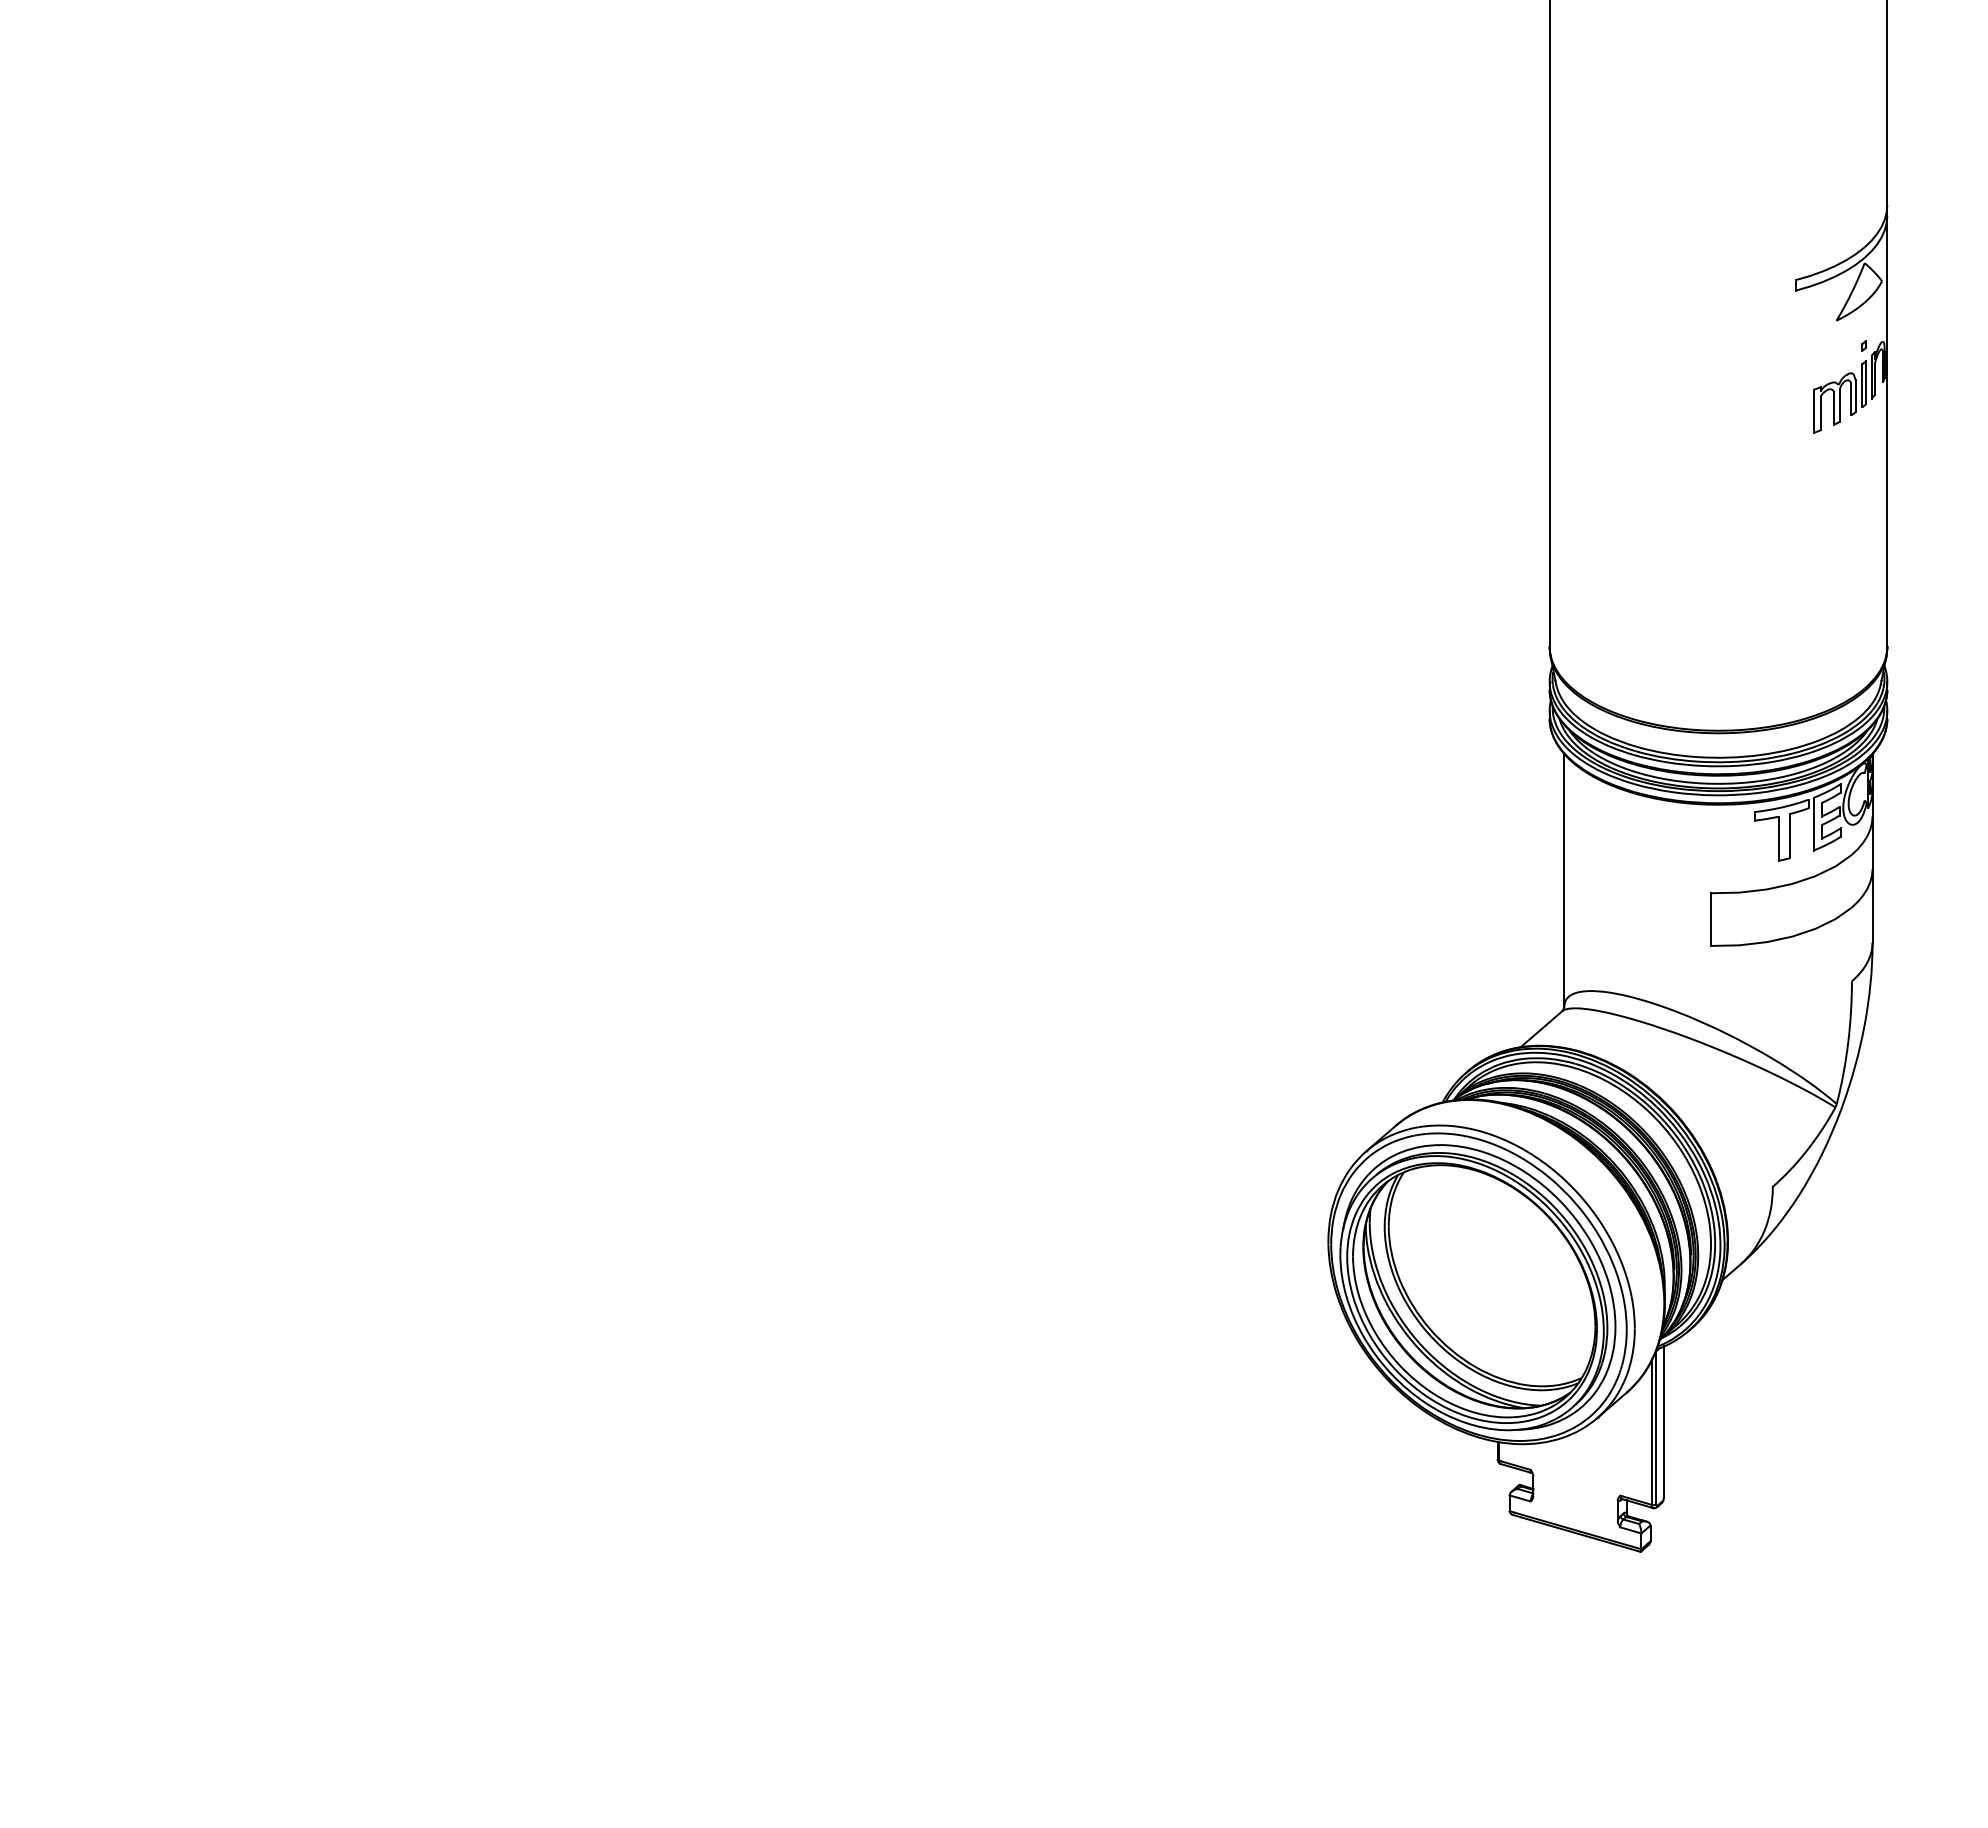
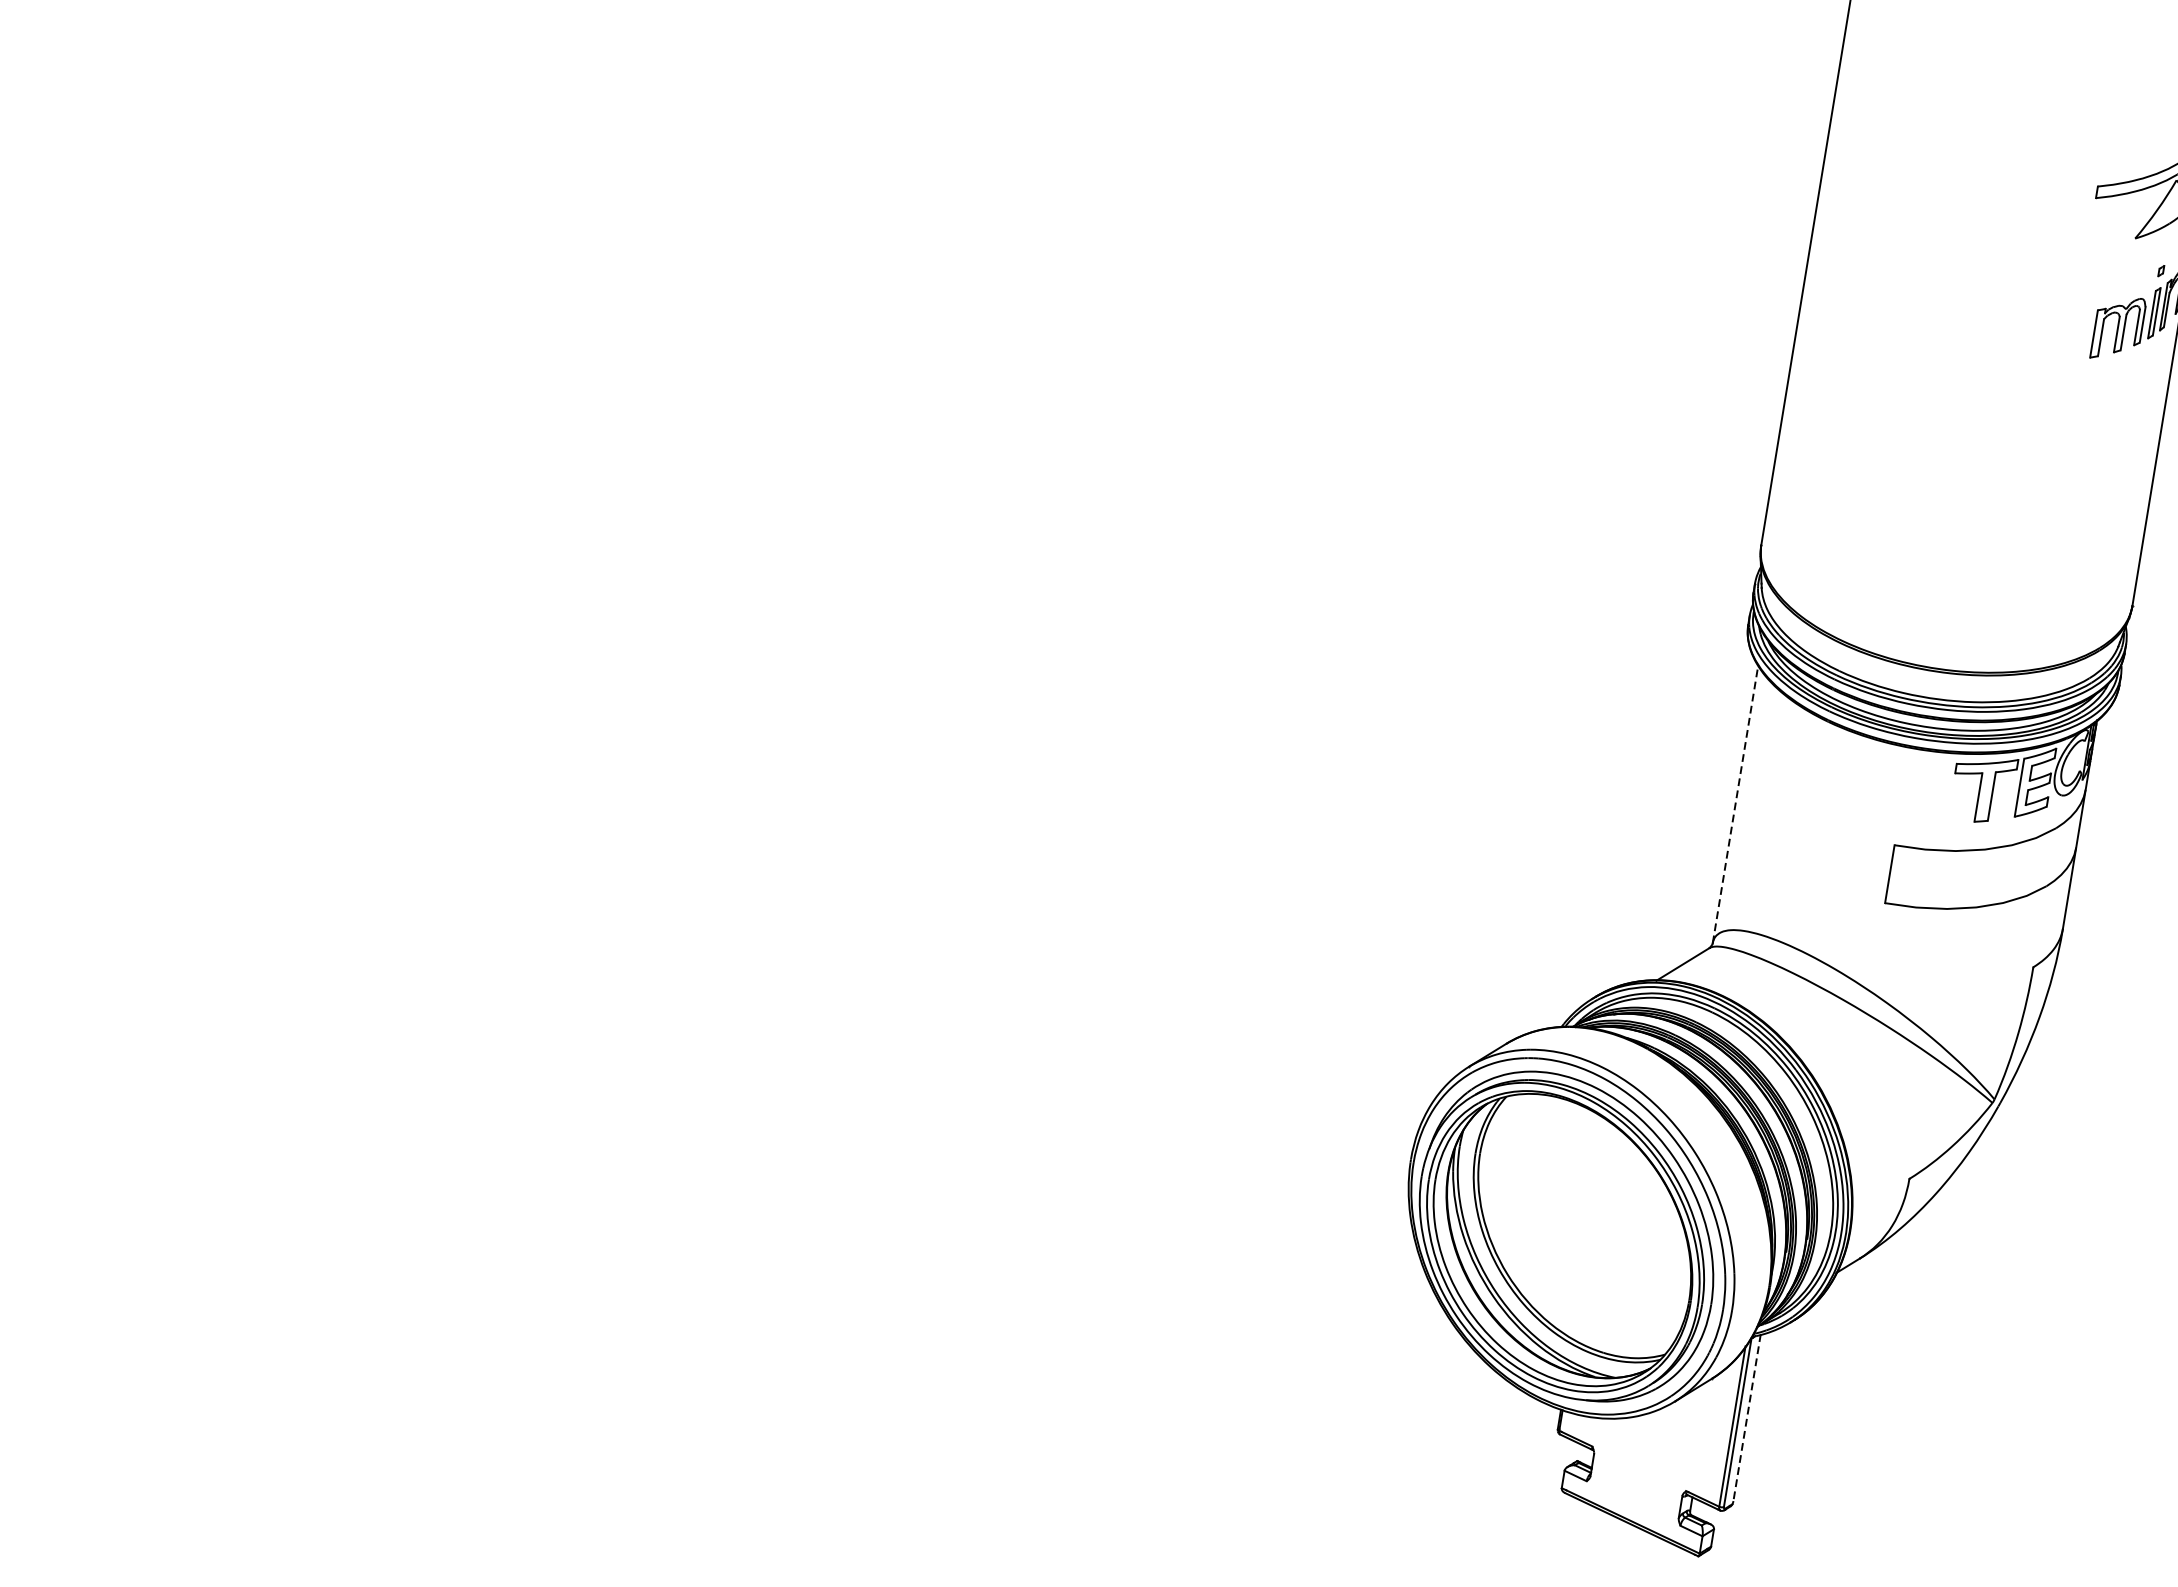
line: (1564, 879) -> (1735, 803), solid -> dashed
line: (1663, 1421) -> (1746, 1417), solid -> dashed

